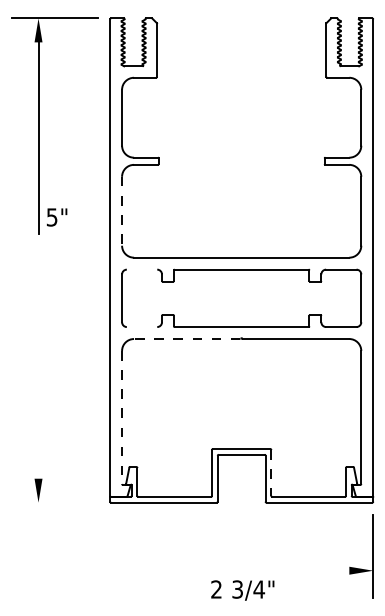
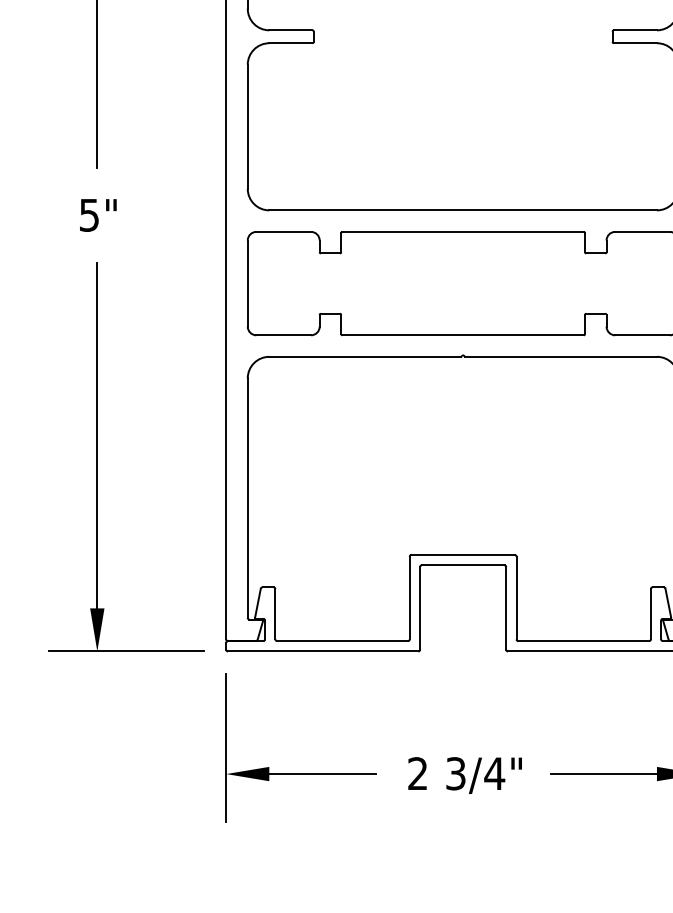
line: (122, 211) -> (248, 127), dashed -> solid
text: (57, 217) -> (99, 215), moved
line: (141, 269) -> (282, 231), added
line: (141, 327) -> (282, 336), added
line: (186, 339) -> (363, 357), dashed -> solid
line: (38, 382) -> (97, 435), added
line: (122, 417) -> (248, 498), dashed -> solid
line: (271, 472) -> (516, 597), dashed -> solid
line: (54, 502) -> (126, 651), added
part: (151, 570) -> (300, 773), added
line: (319, 570) -> (603, 773), added
text: (242, 590) -> (464, 775), moved

